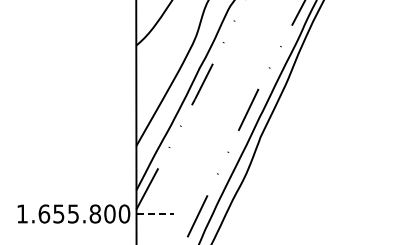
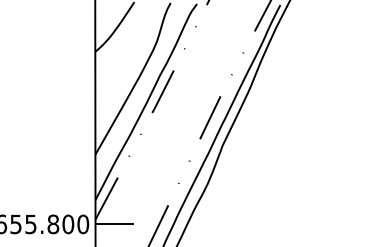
line: (155, 214) -> (114, 224), dashed -> solid

